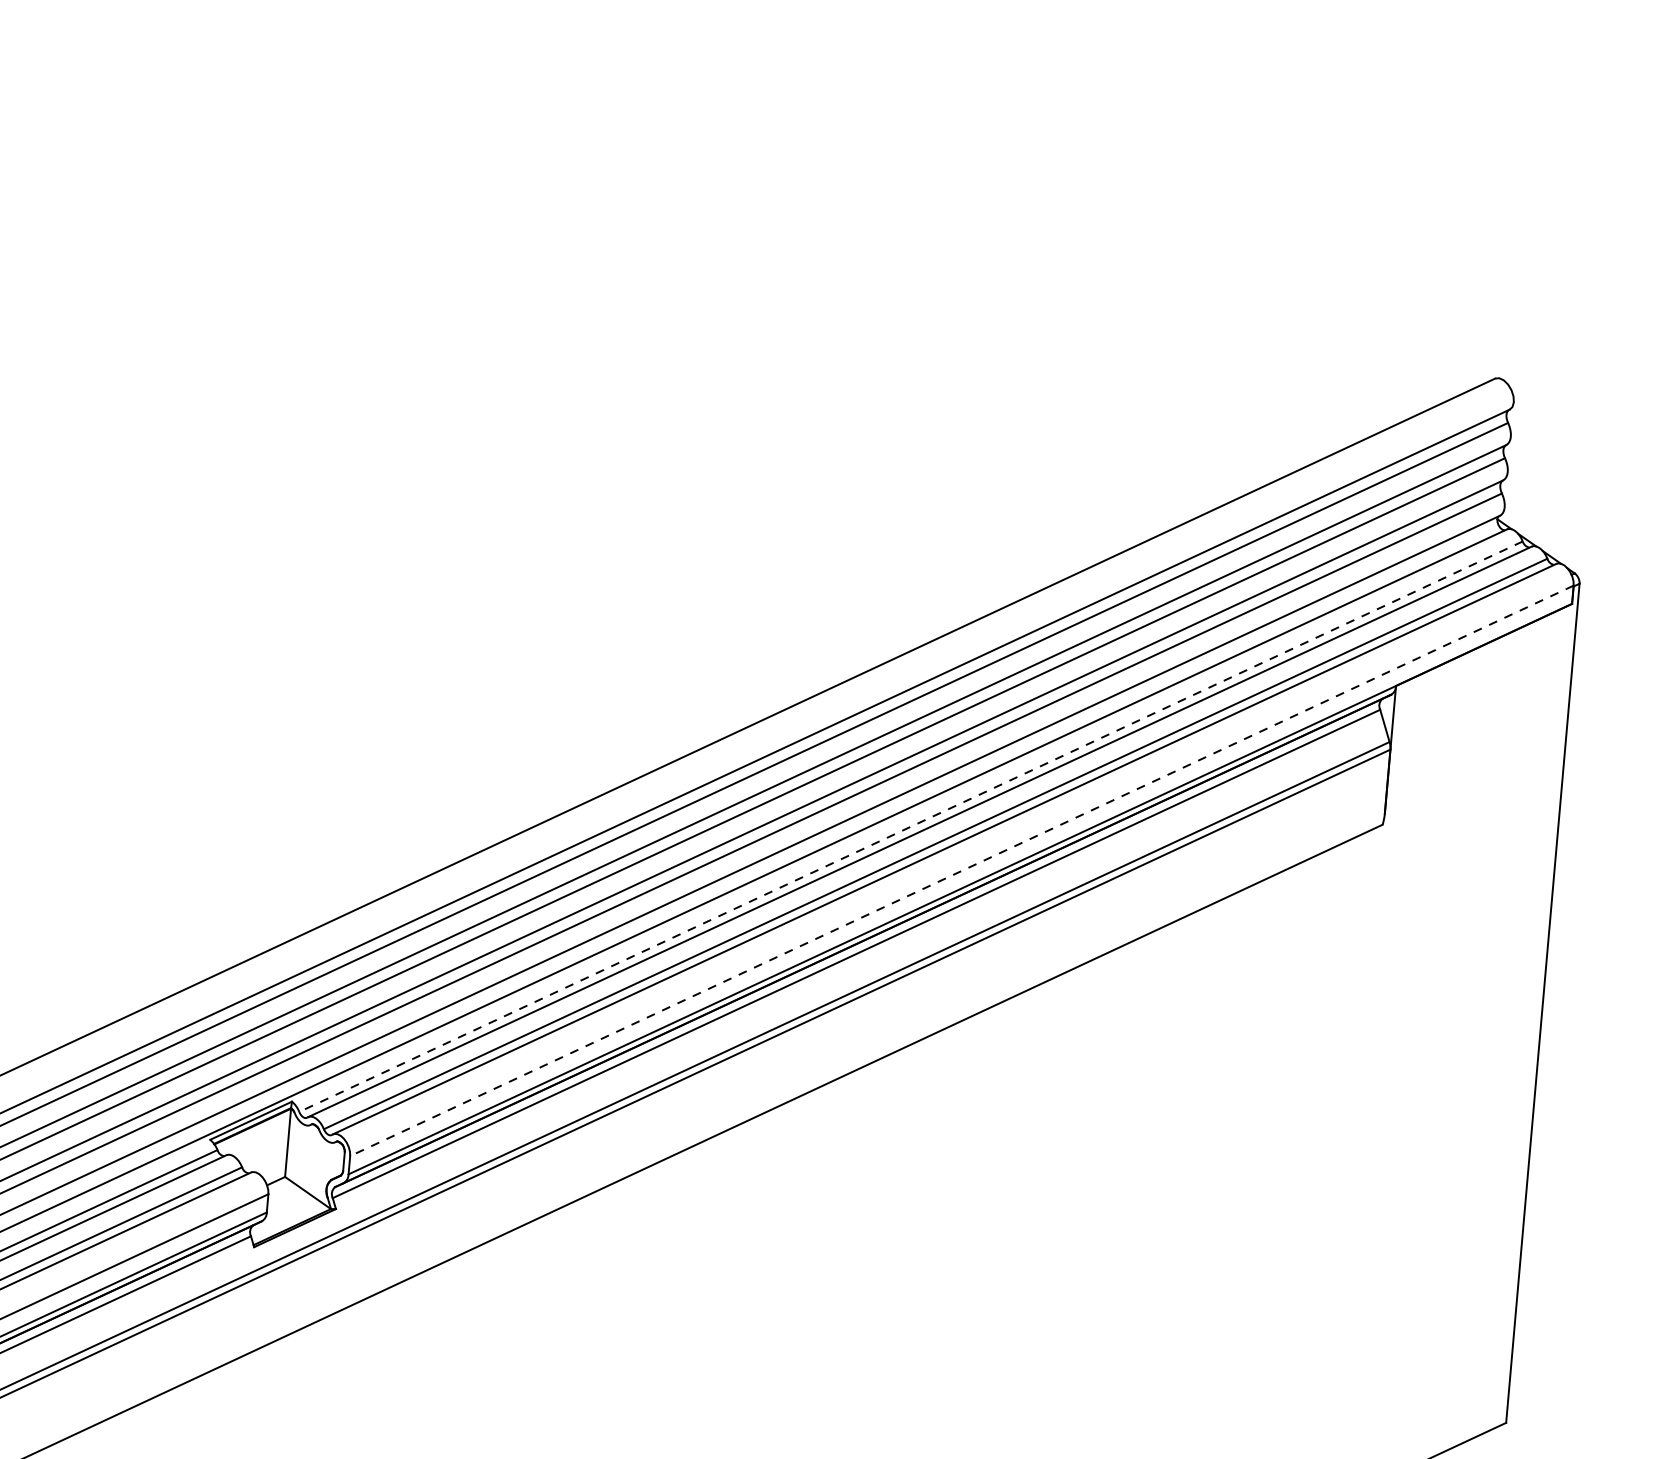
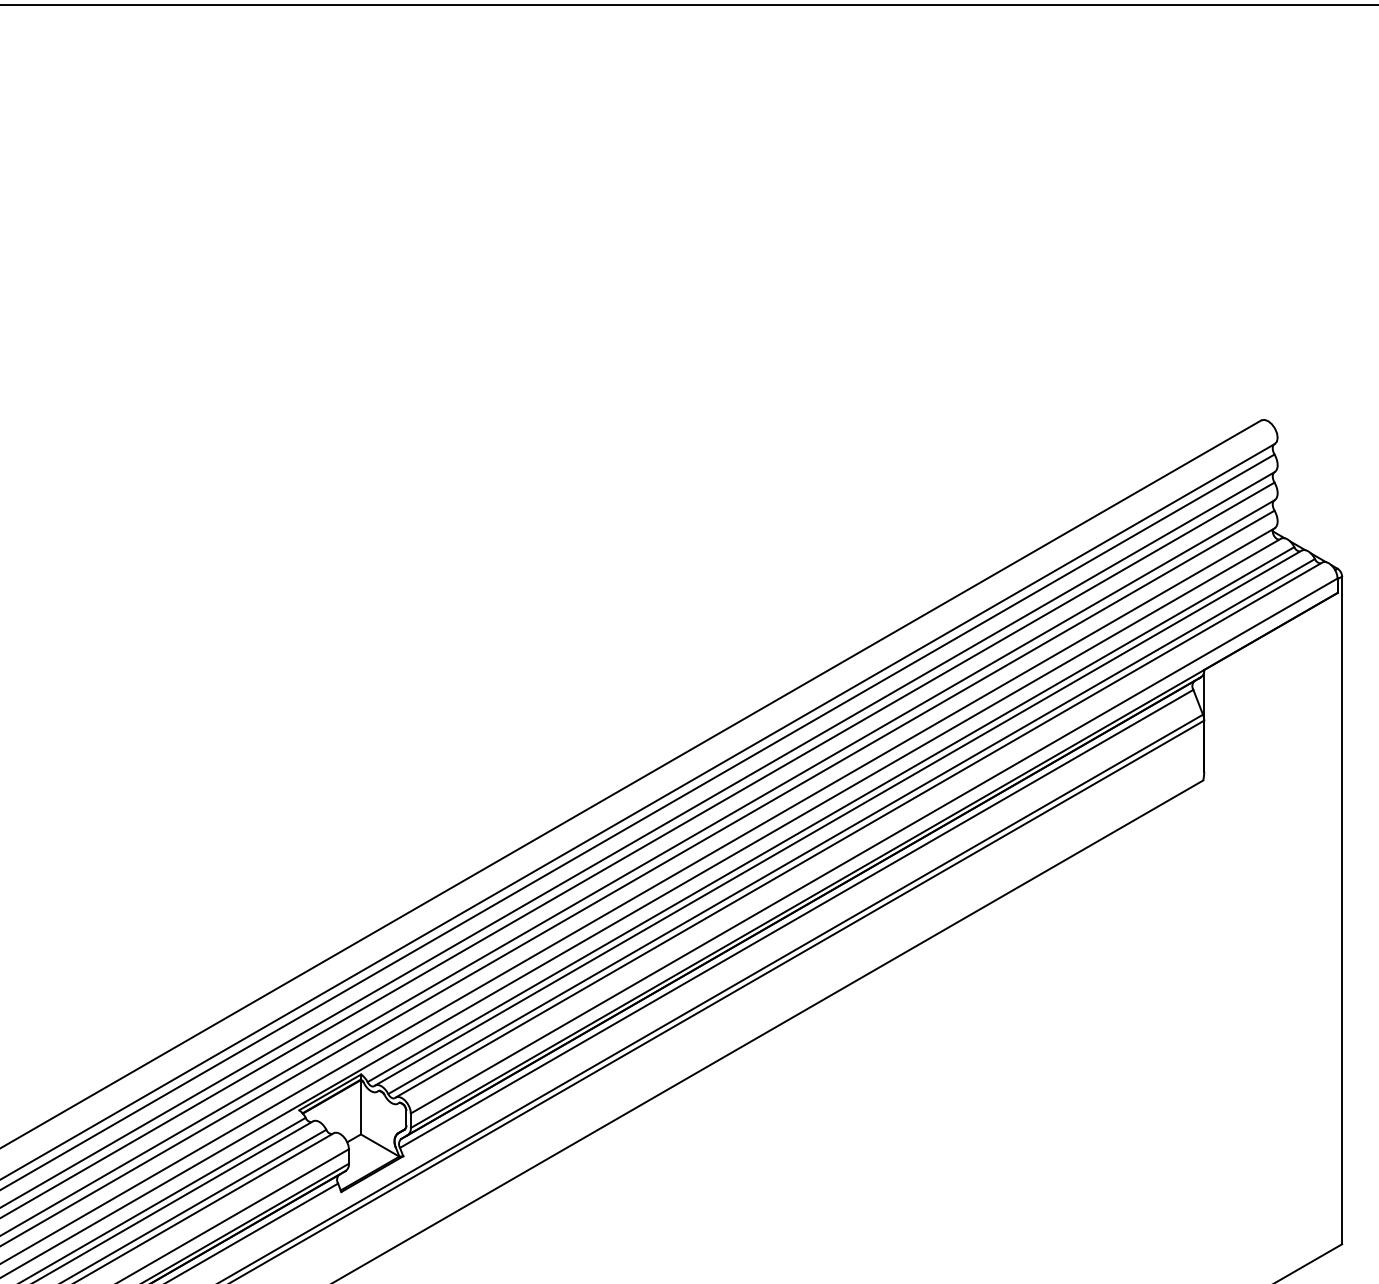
line: (910, 826) -> (830, 814), dashed -> solid
line: (960, 871) -> (873, 846), dashed -> solid

